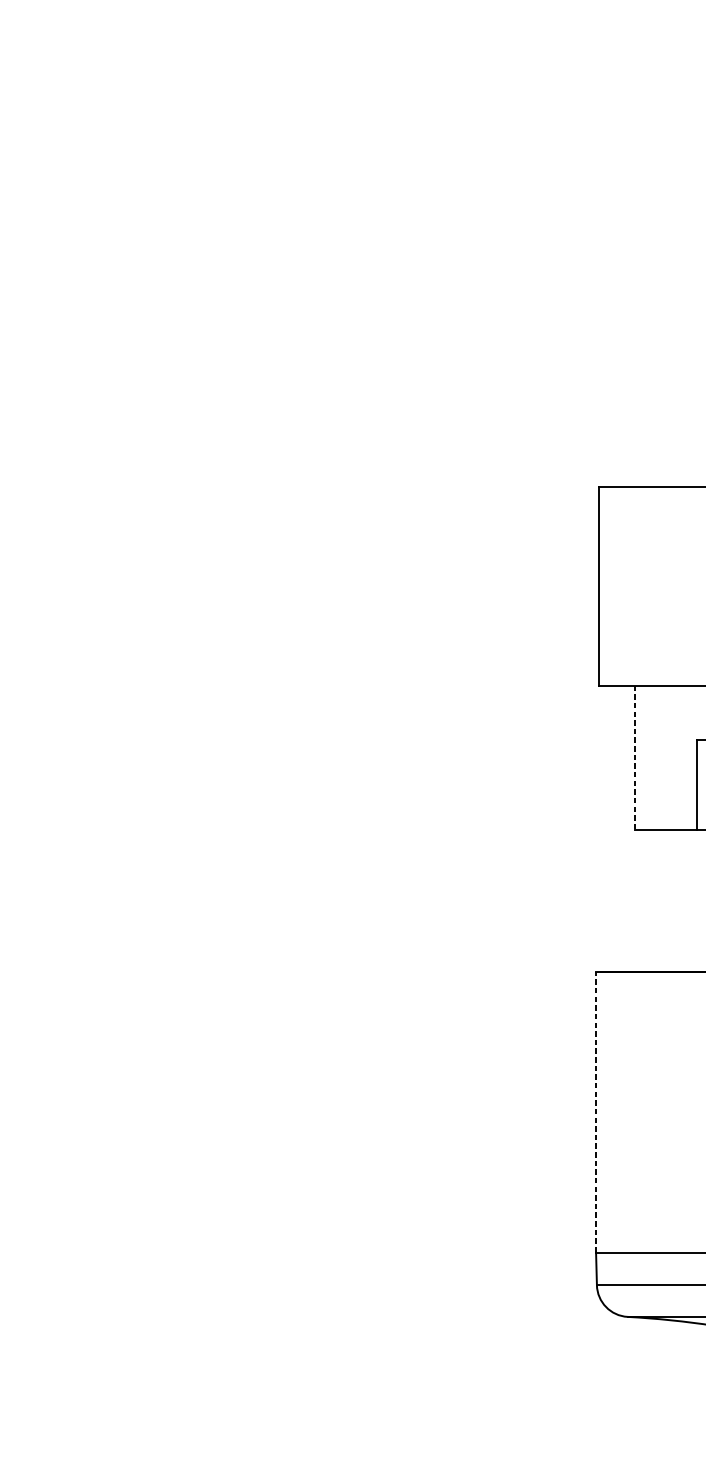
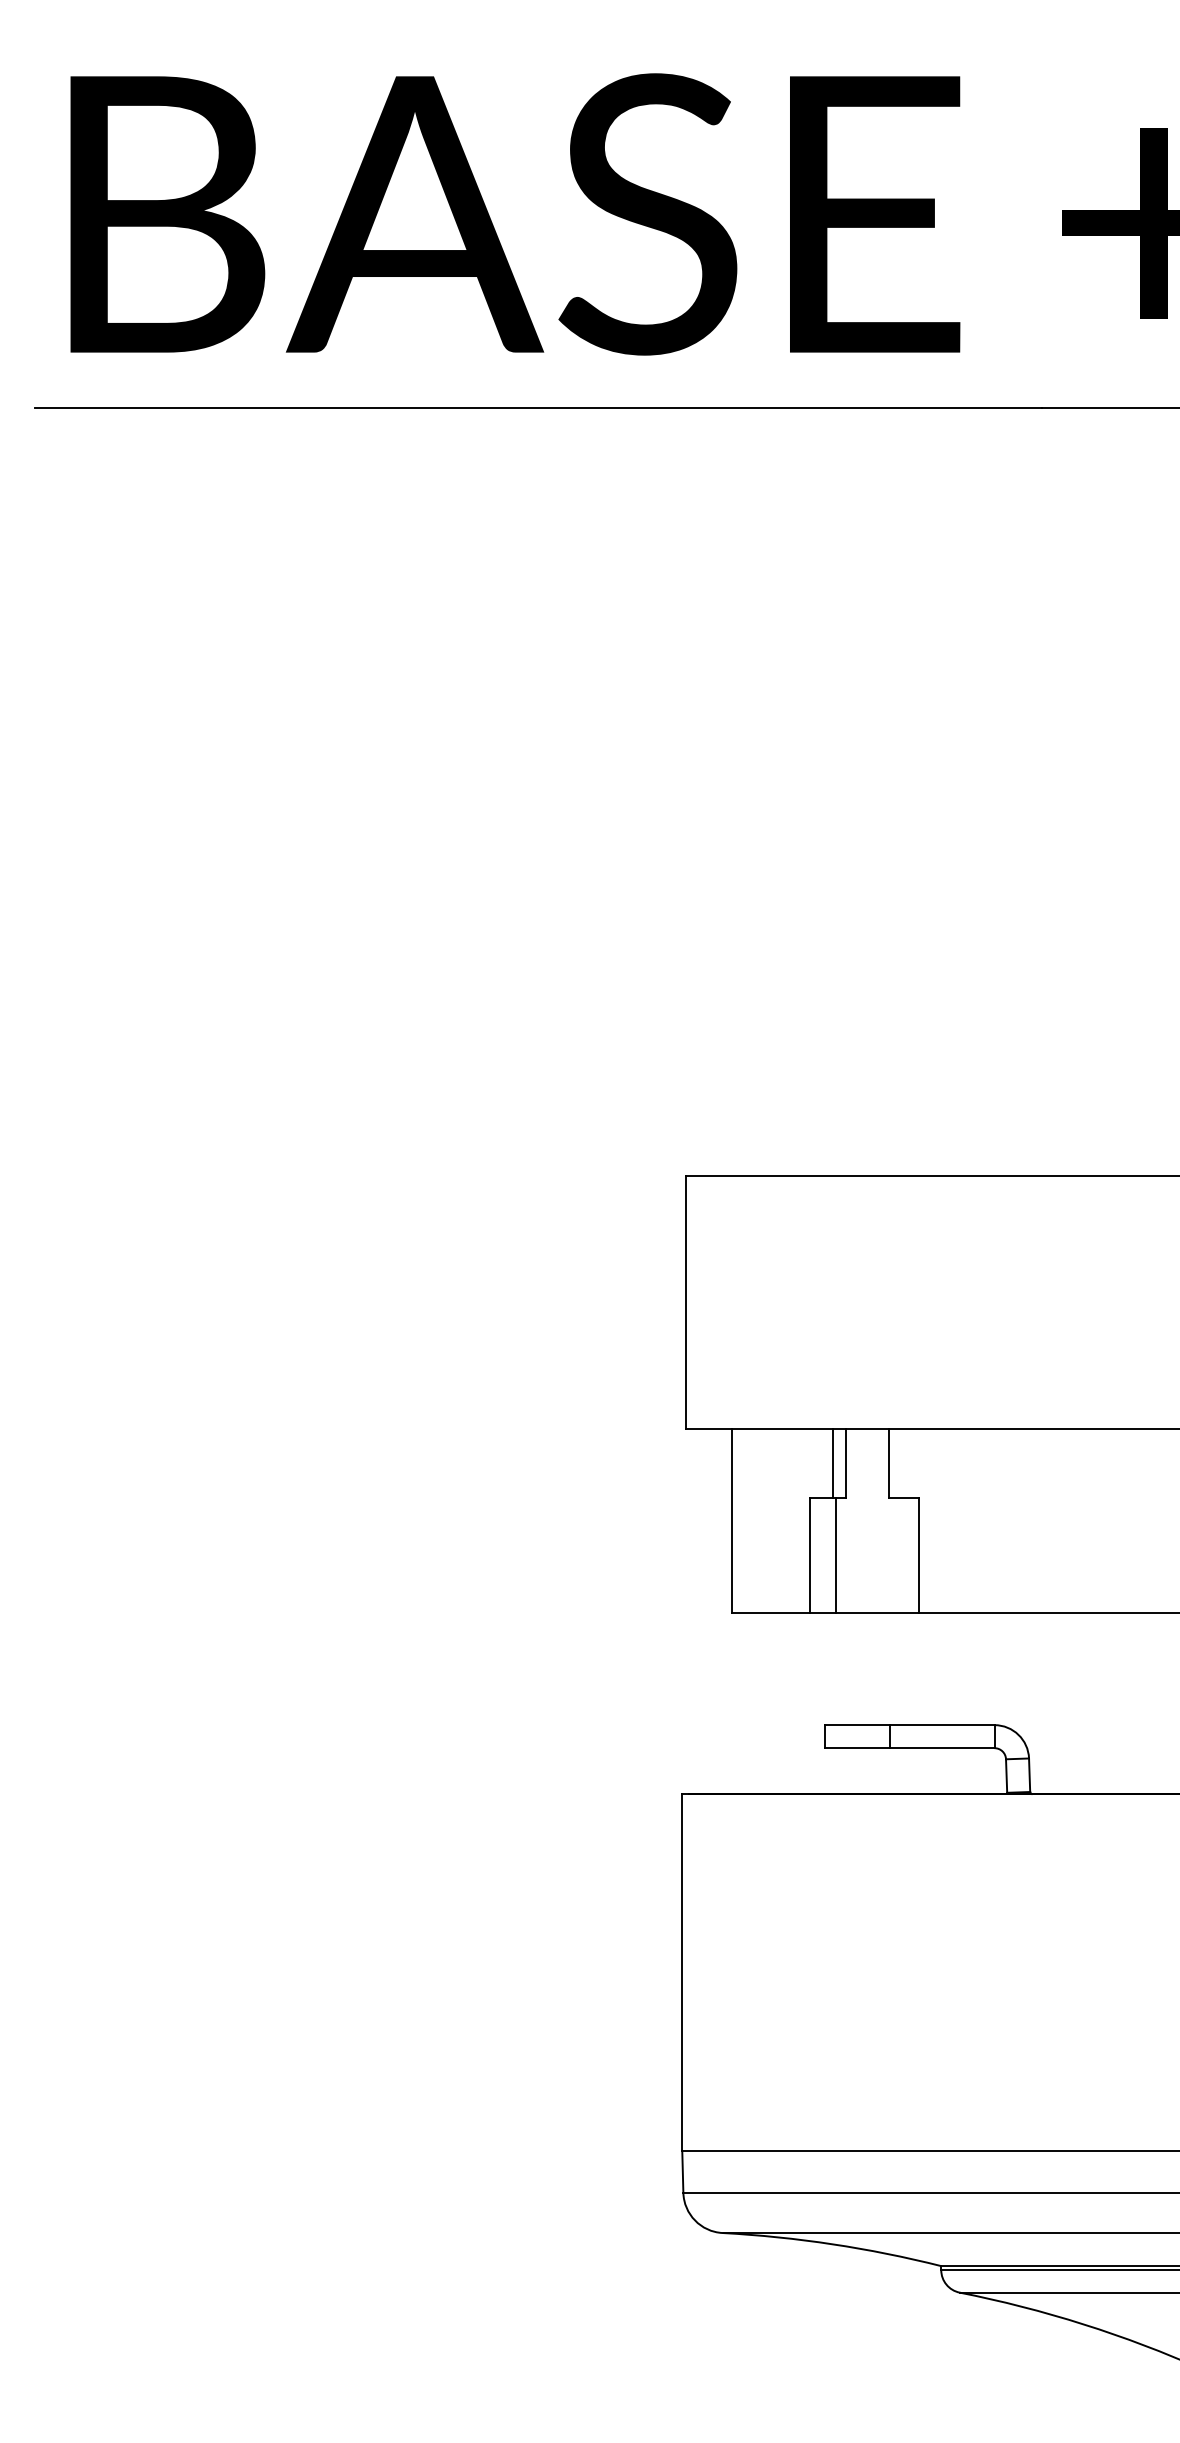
line: (634, 758) -> (731, 1521), dashed -> solid
line: (596, 1112) -> (682, 1972), dashed -> solid

